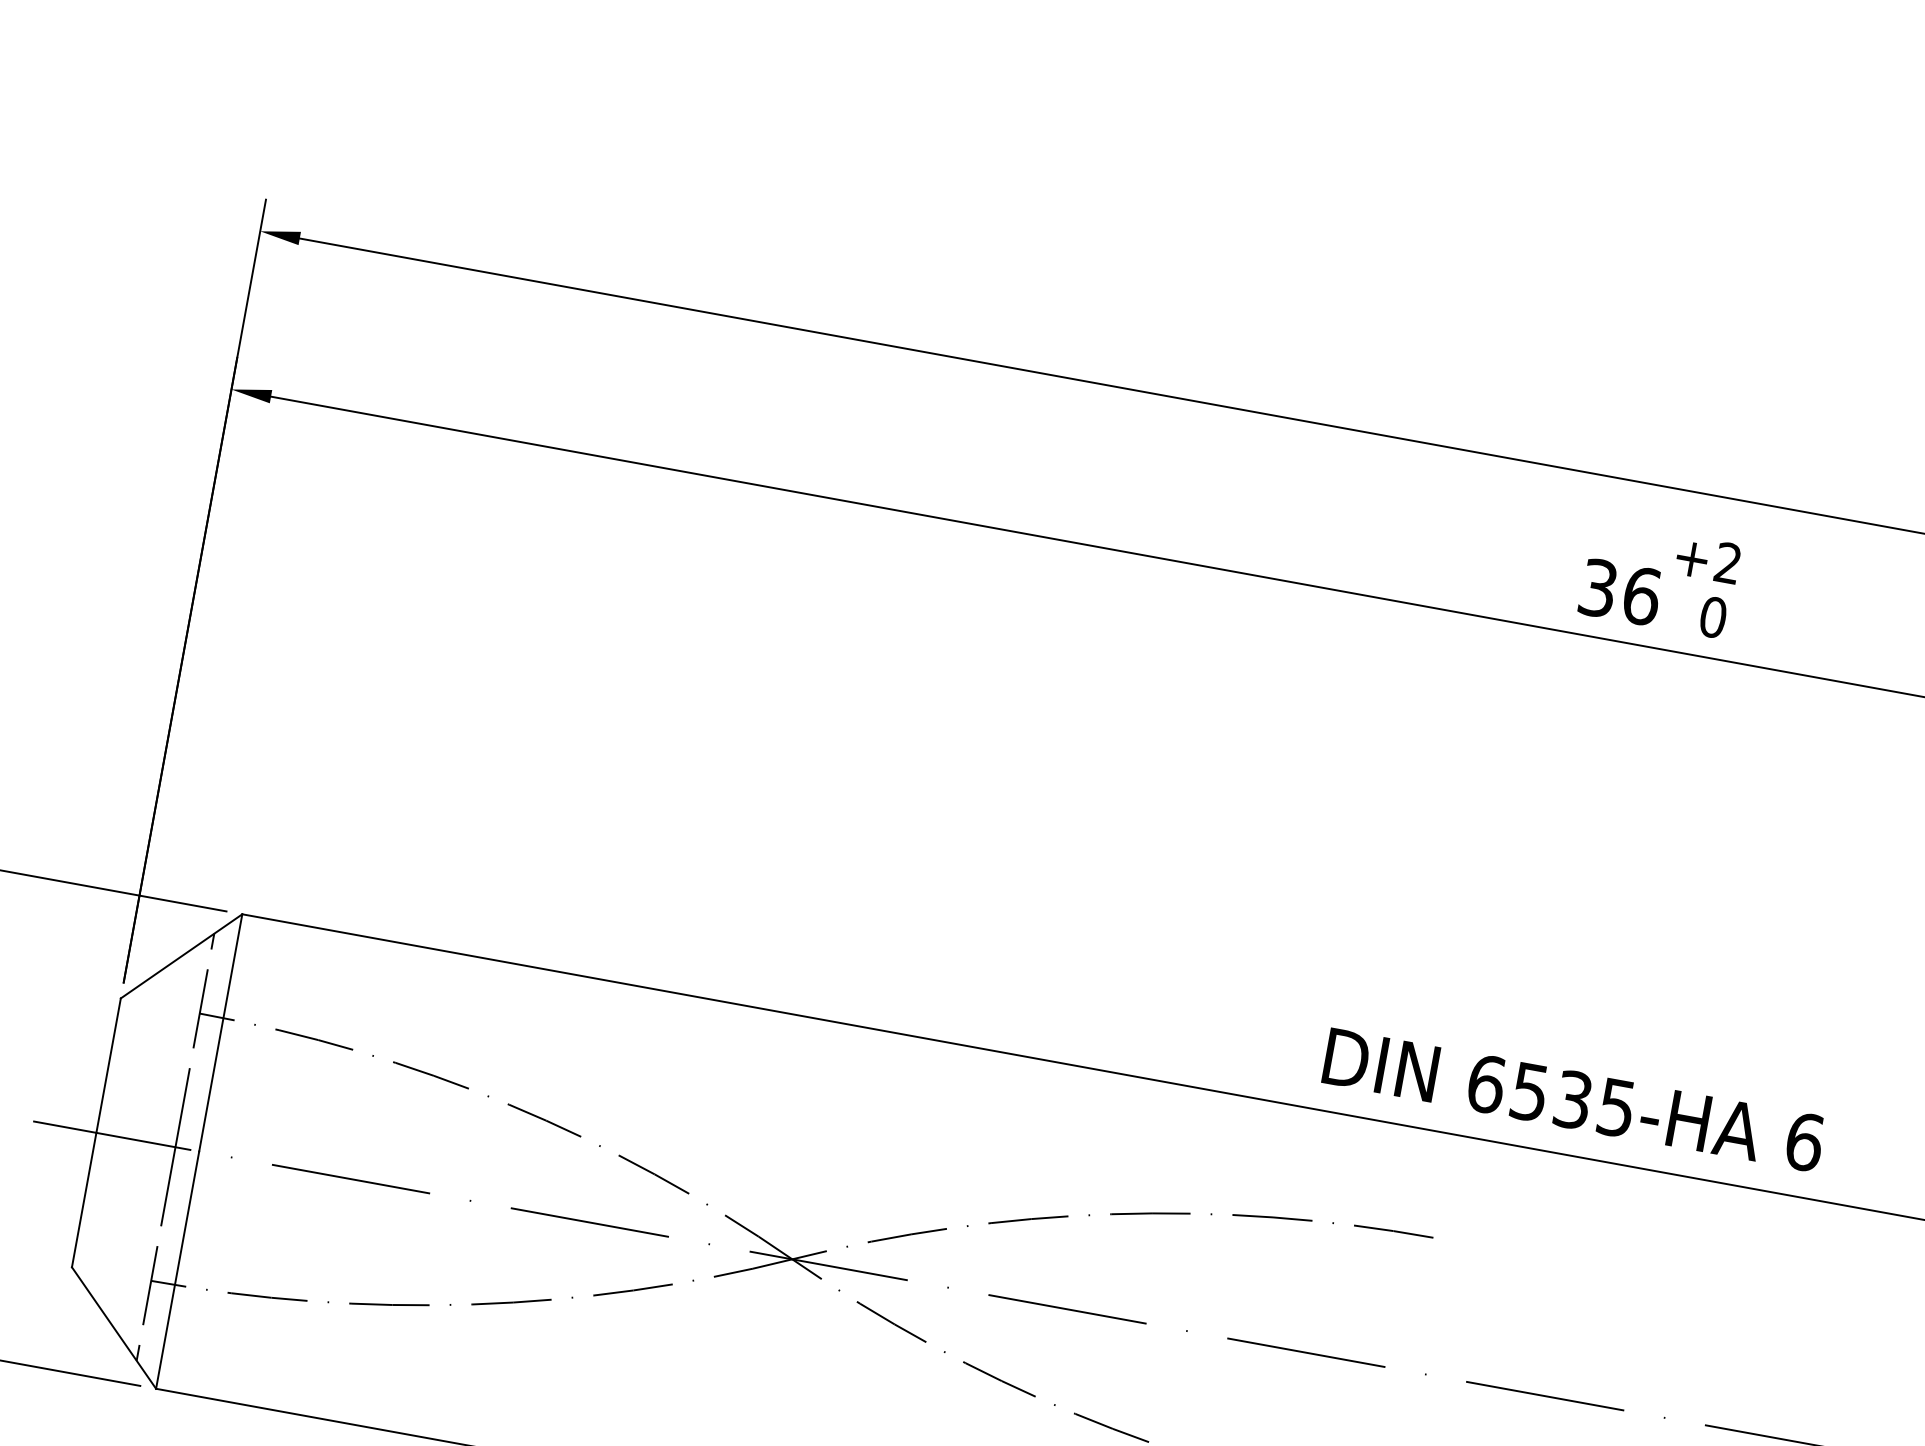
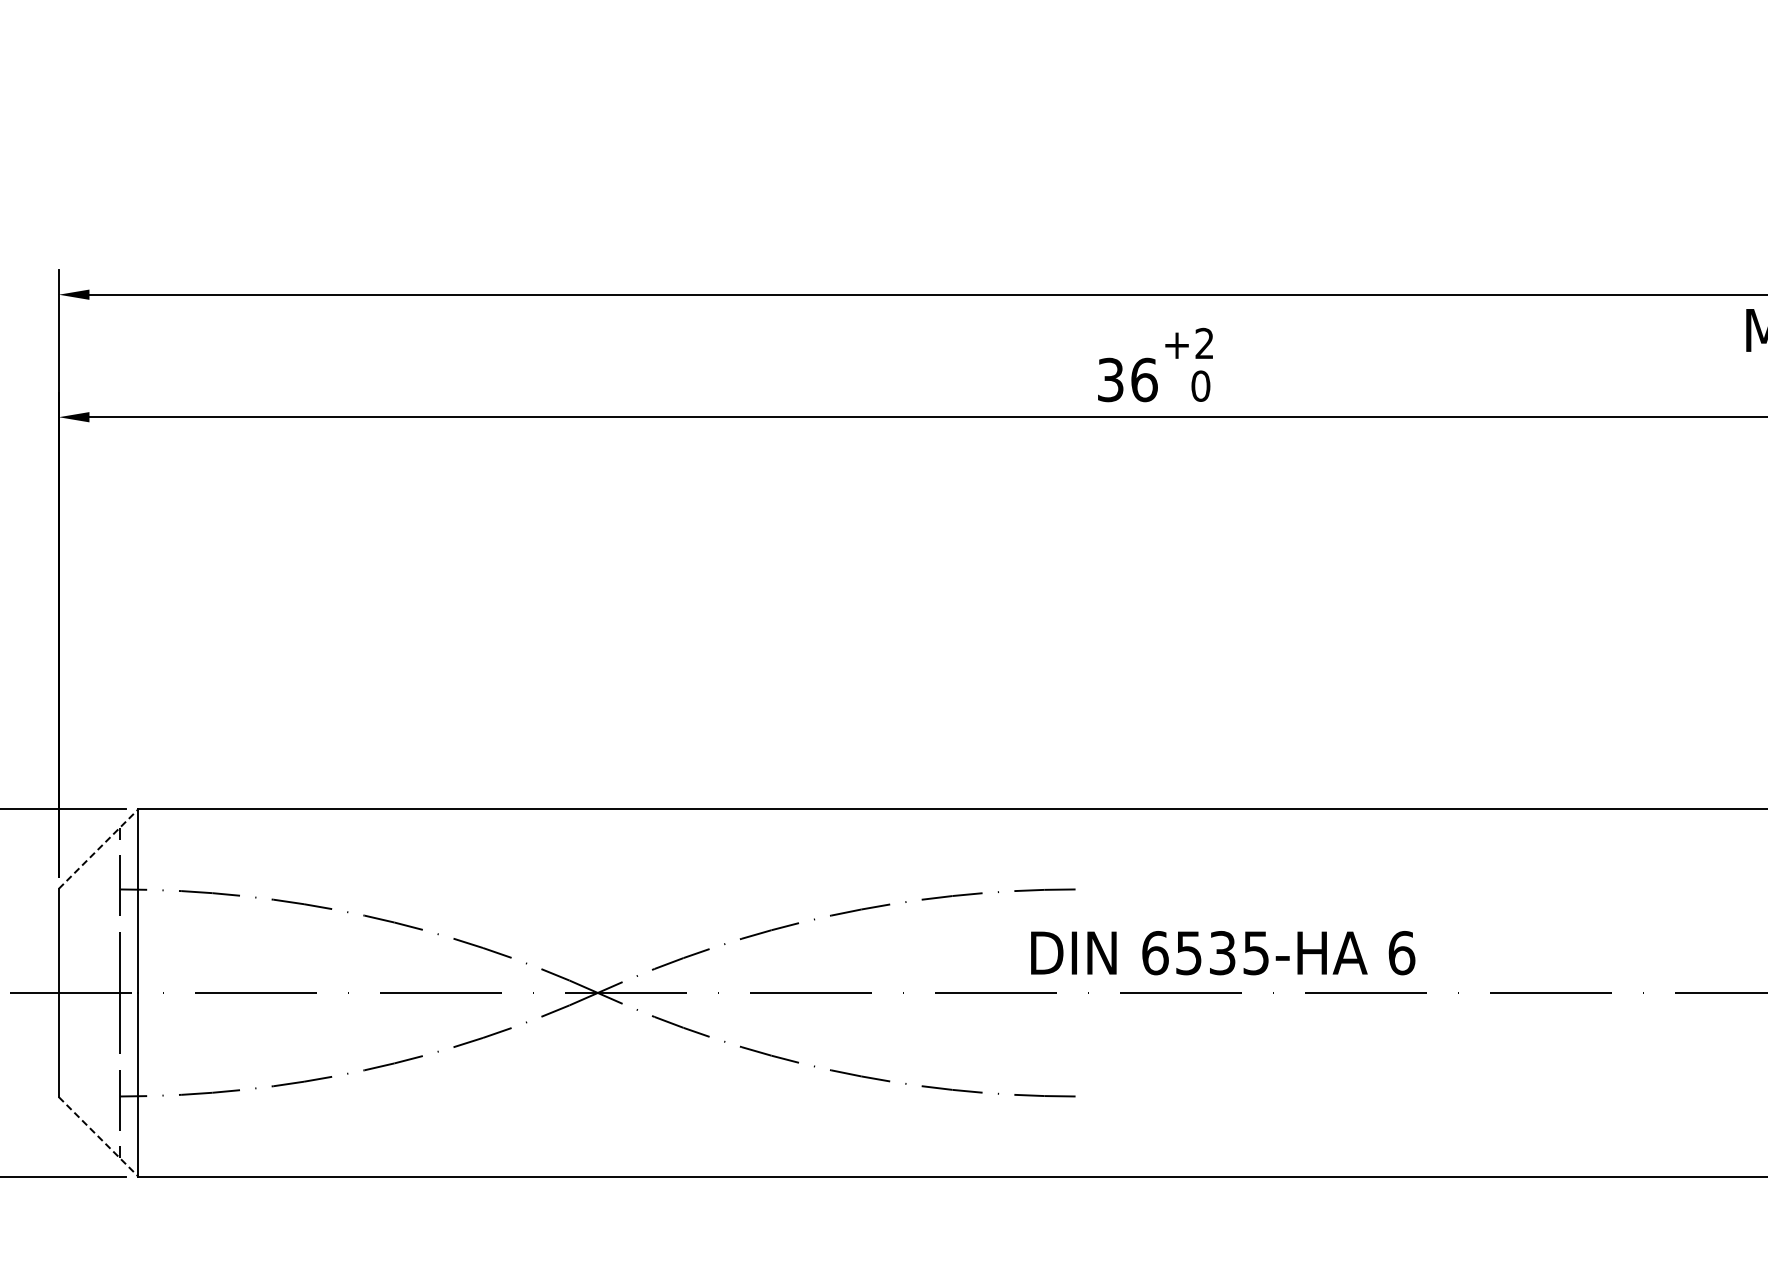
line: (182, 955) -> (99, 848), solid -> dashed
text: (1574, 1100) -> (1223, 953), moved
line: (114, 1329) -> (99, 1137), solid -> dashed

